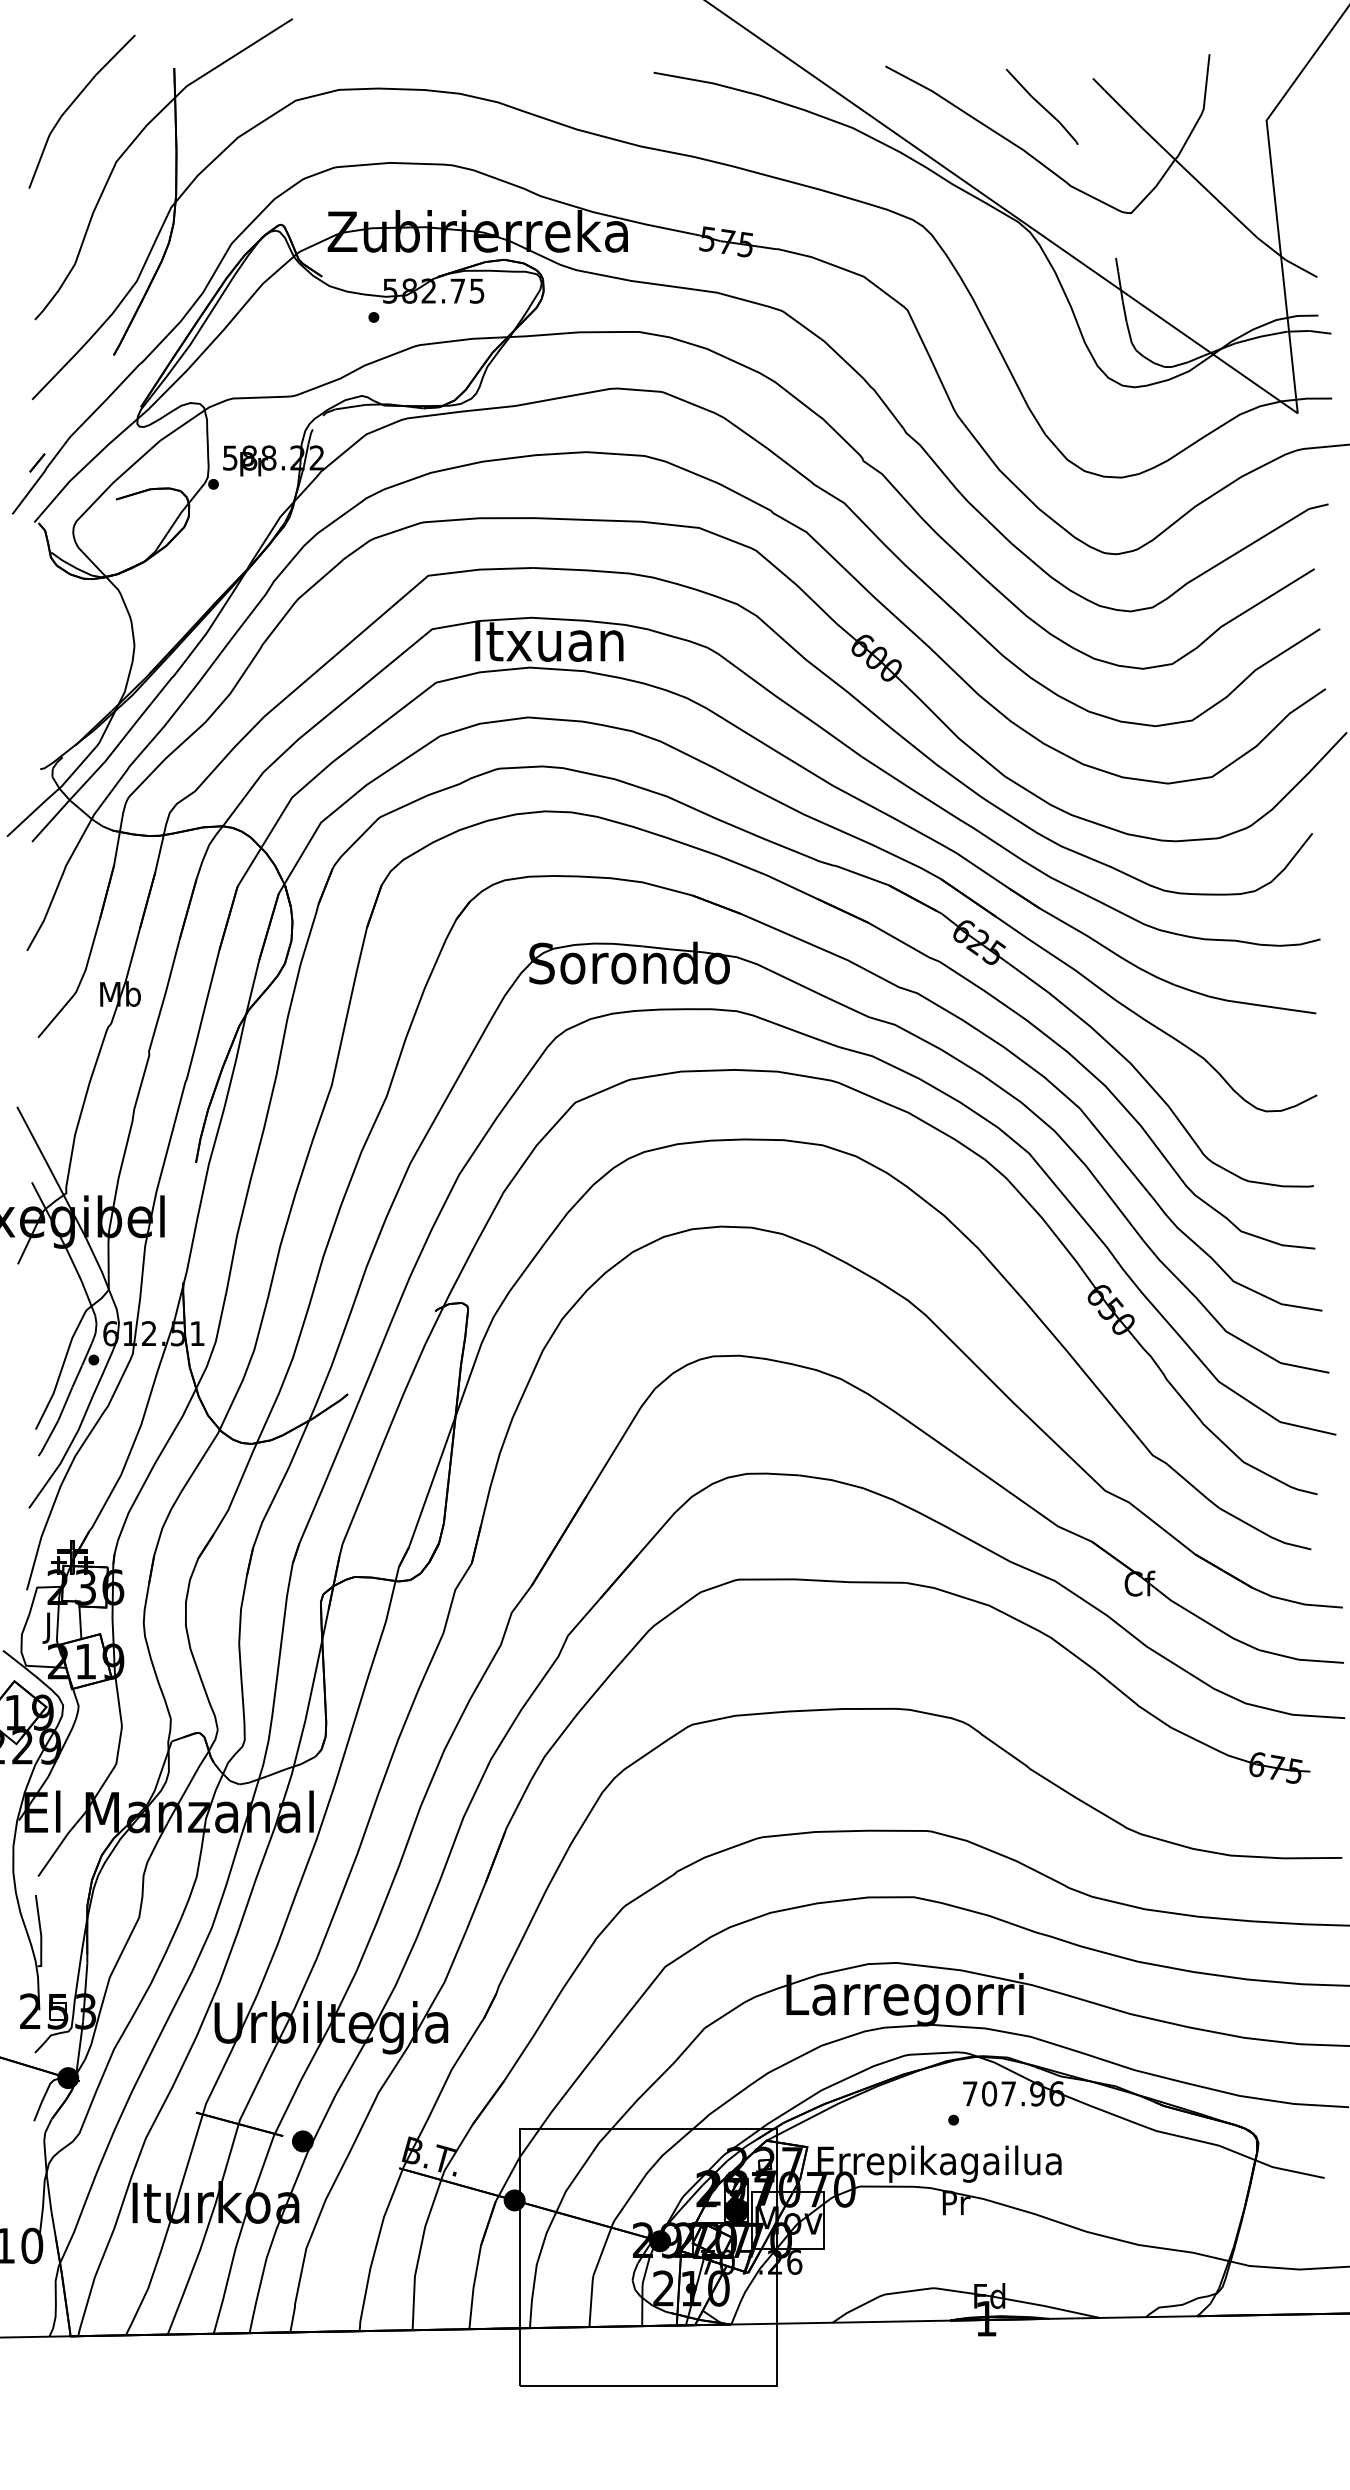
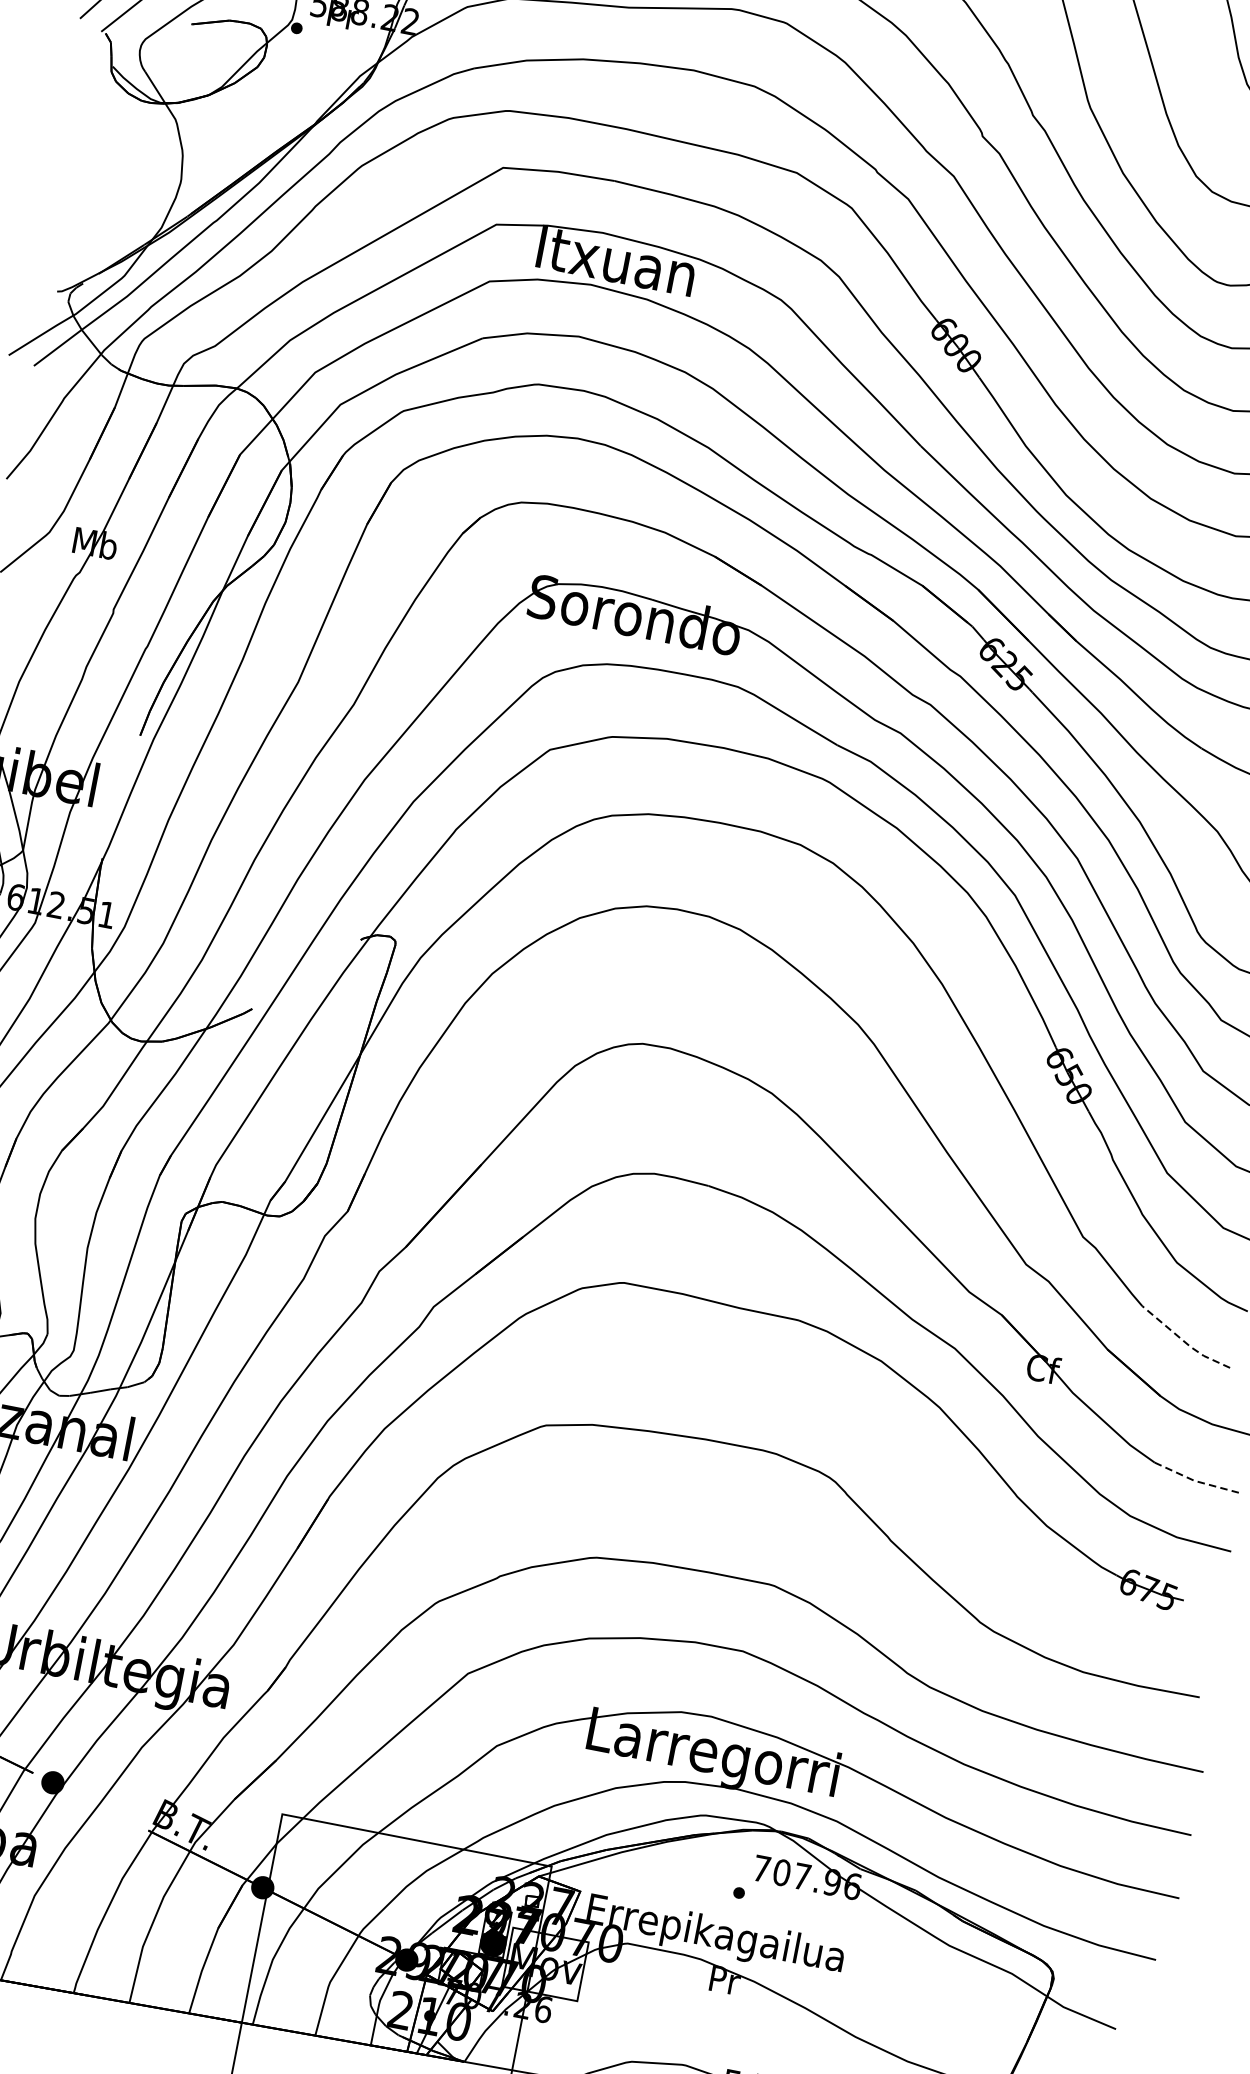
line: (1264, 1533) -> (1184, 1341), solid -> dashed
line: (1300, 1659) -> (1196, 1480), solid -> dashed

